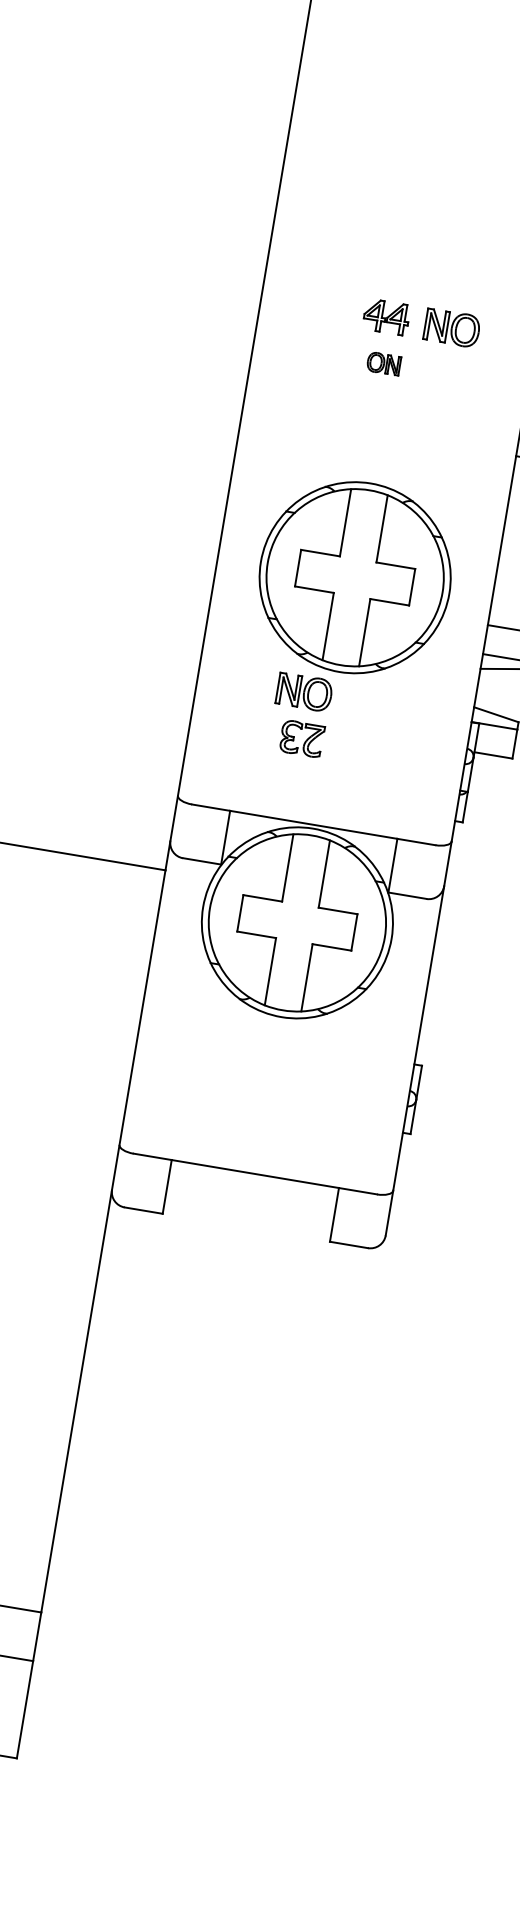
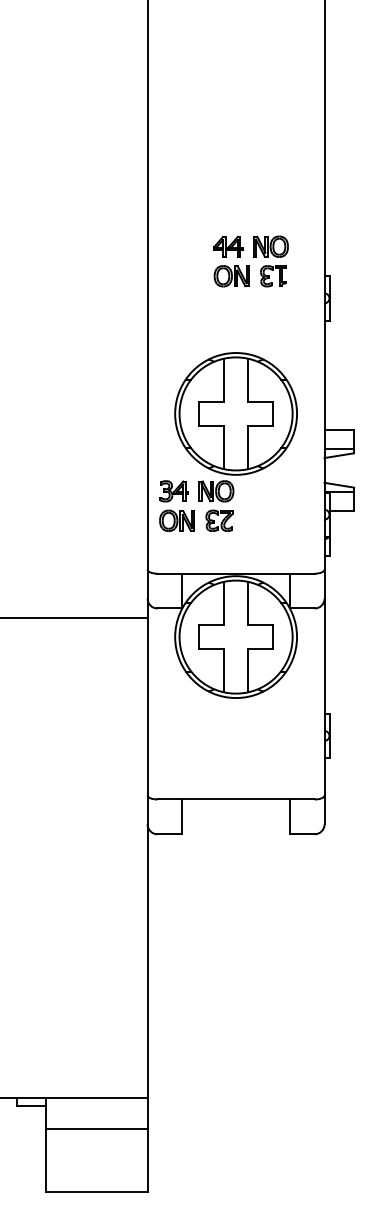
part: (383, 363) -> (231, 276), size x1.67
part: (448, 374) -> (273, 276), added
part: (239, 703) -> (176, 505), added

